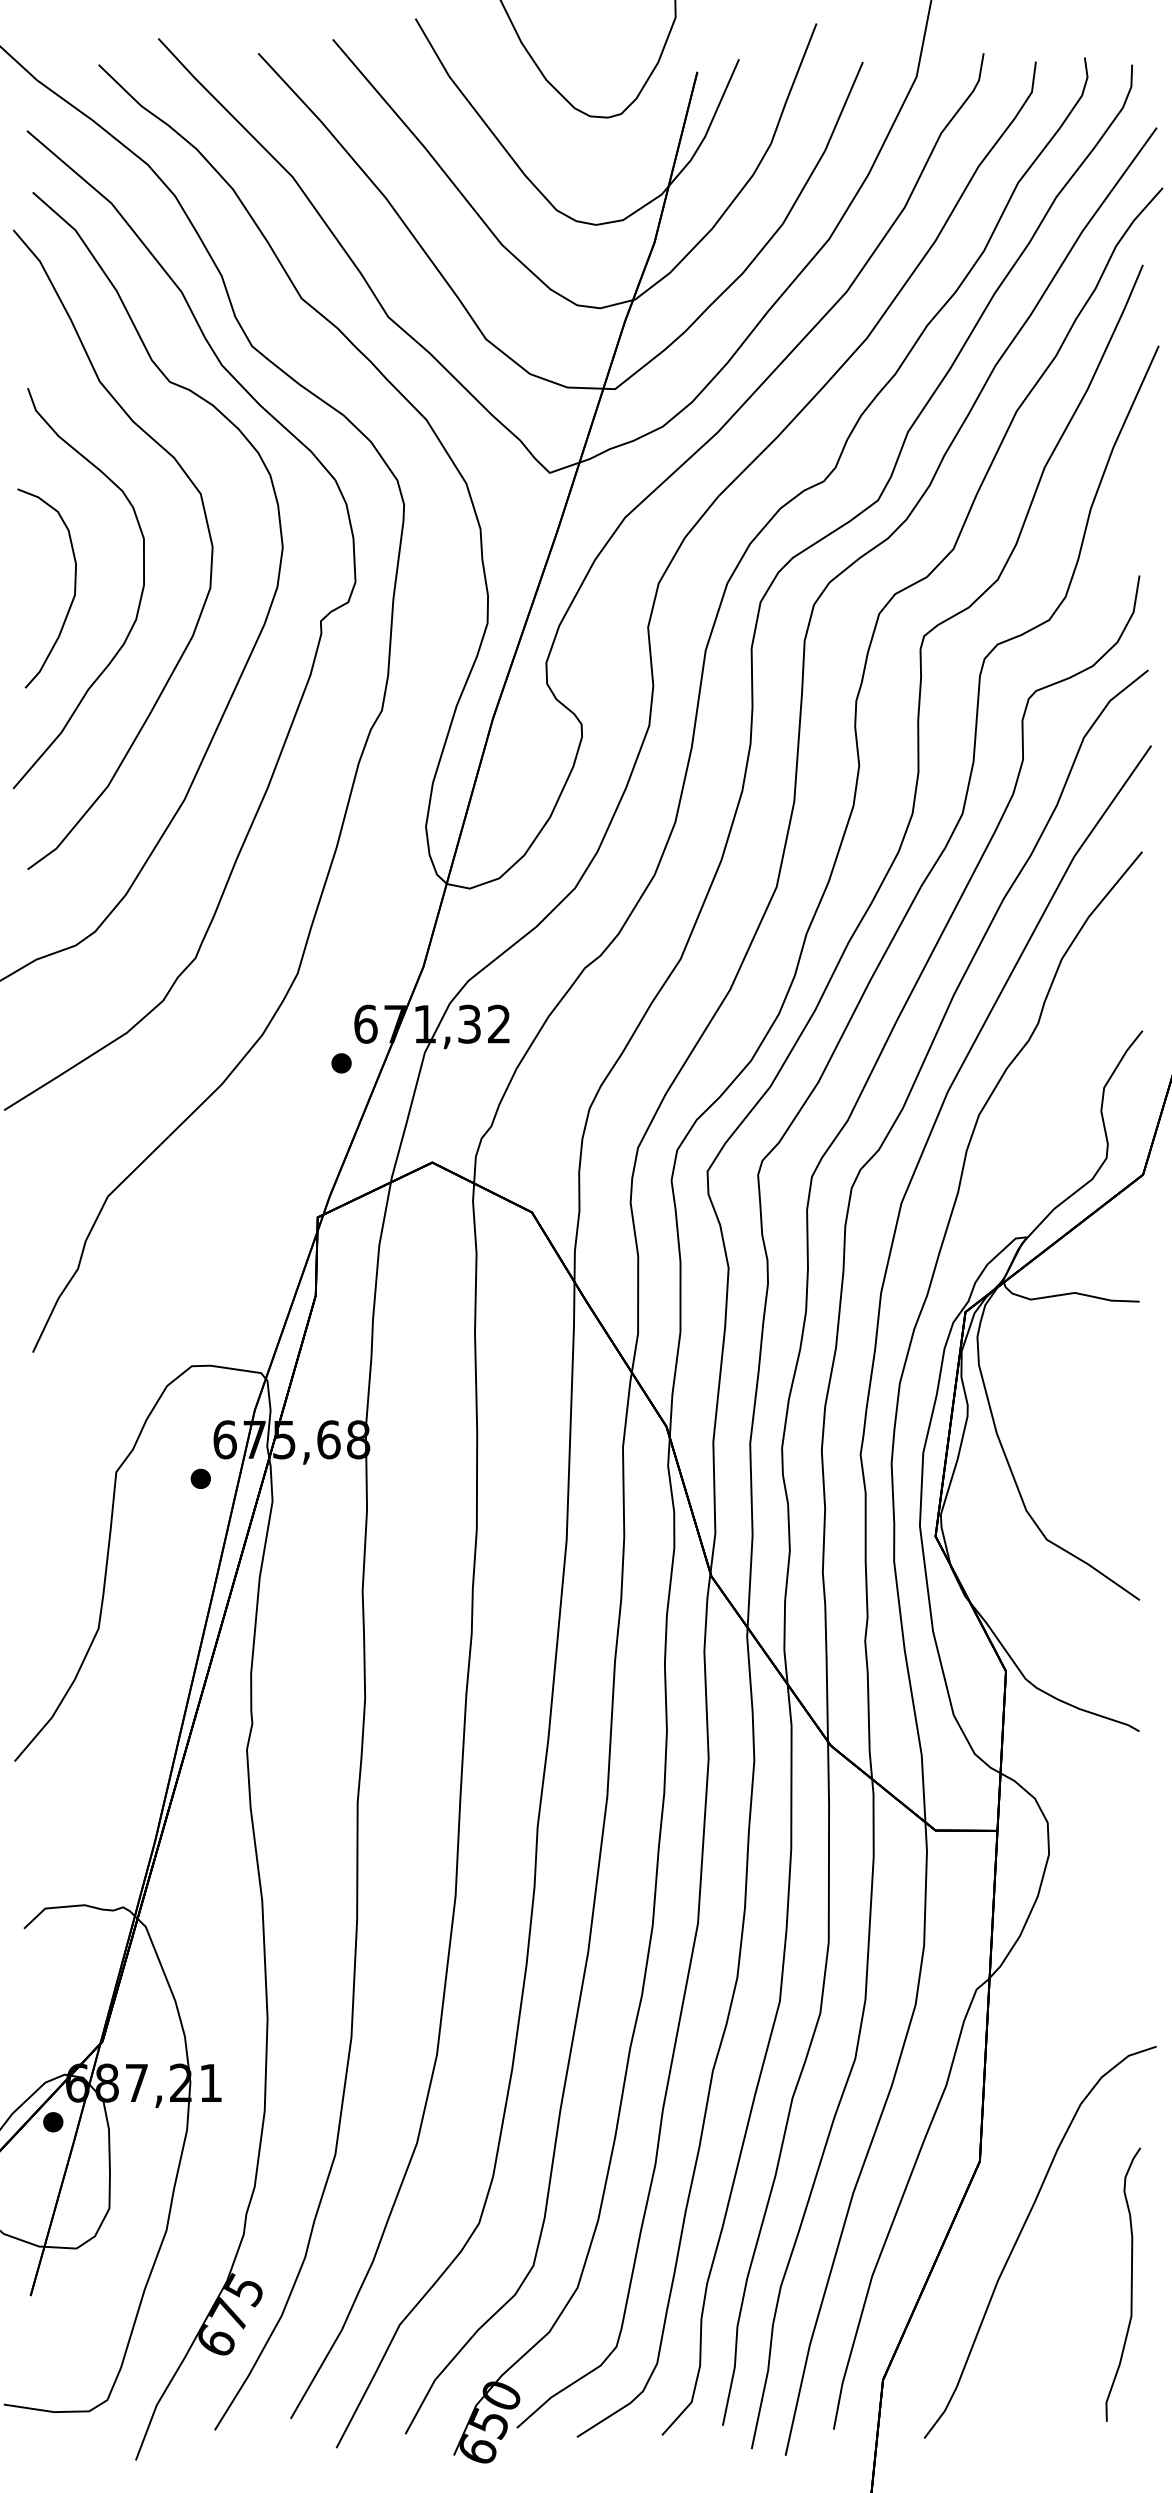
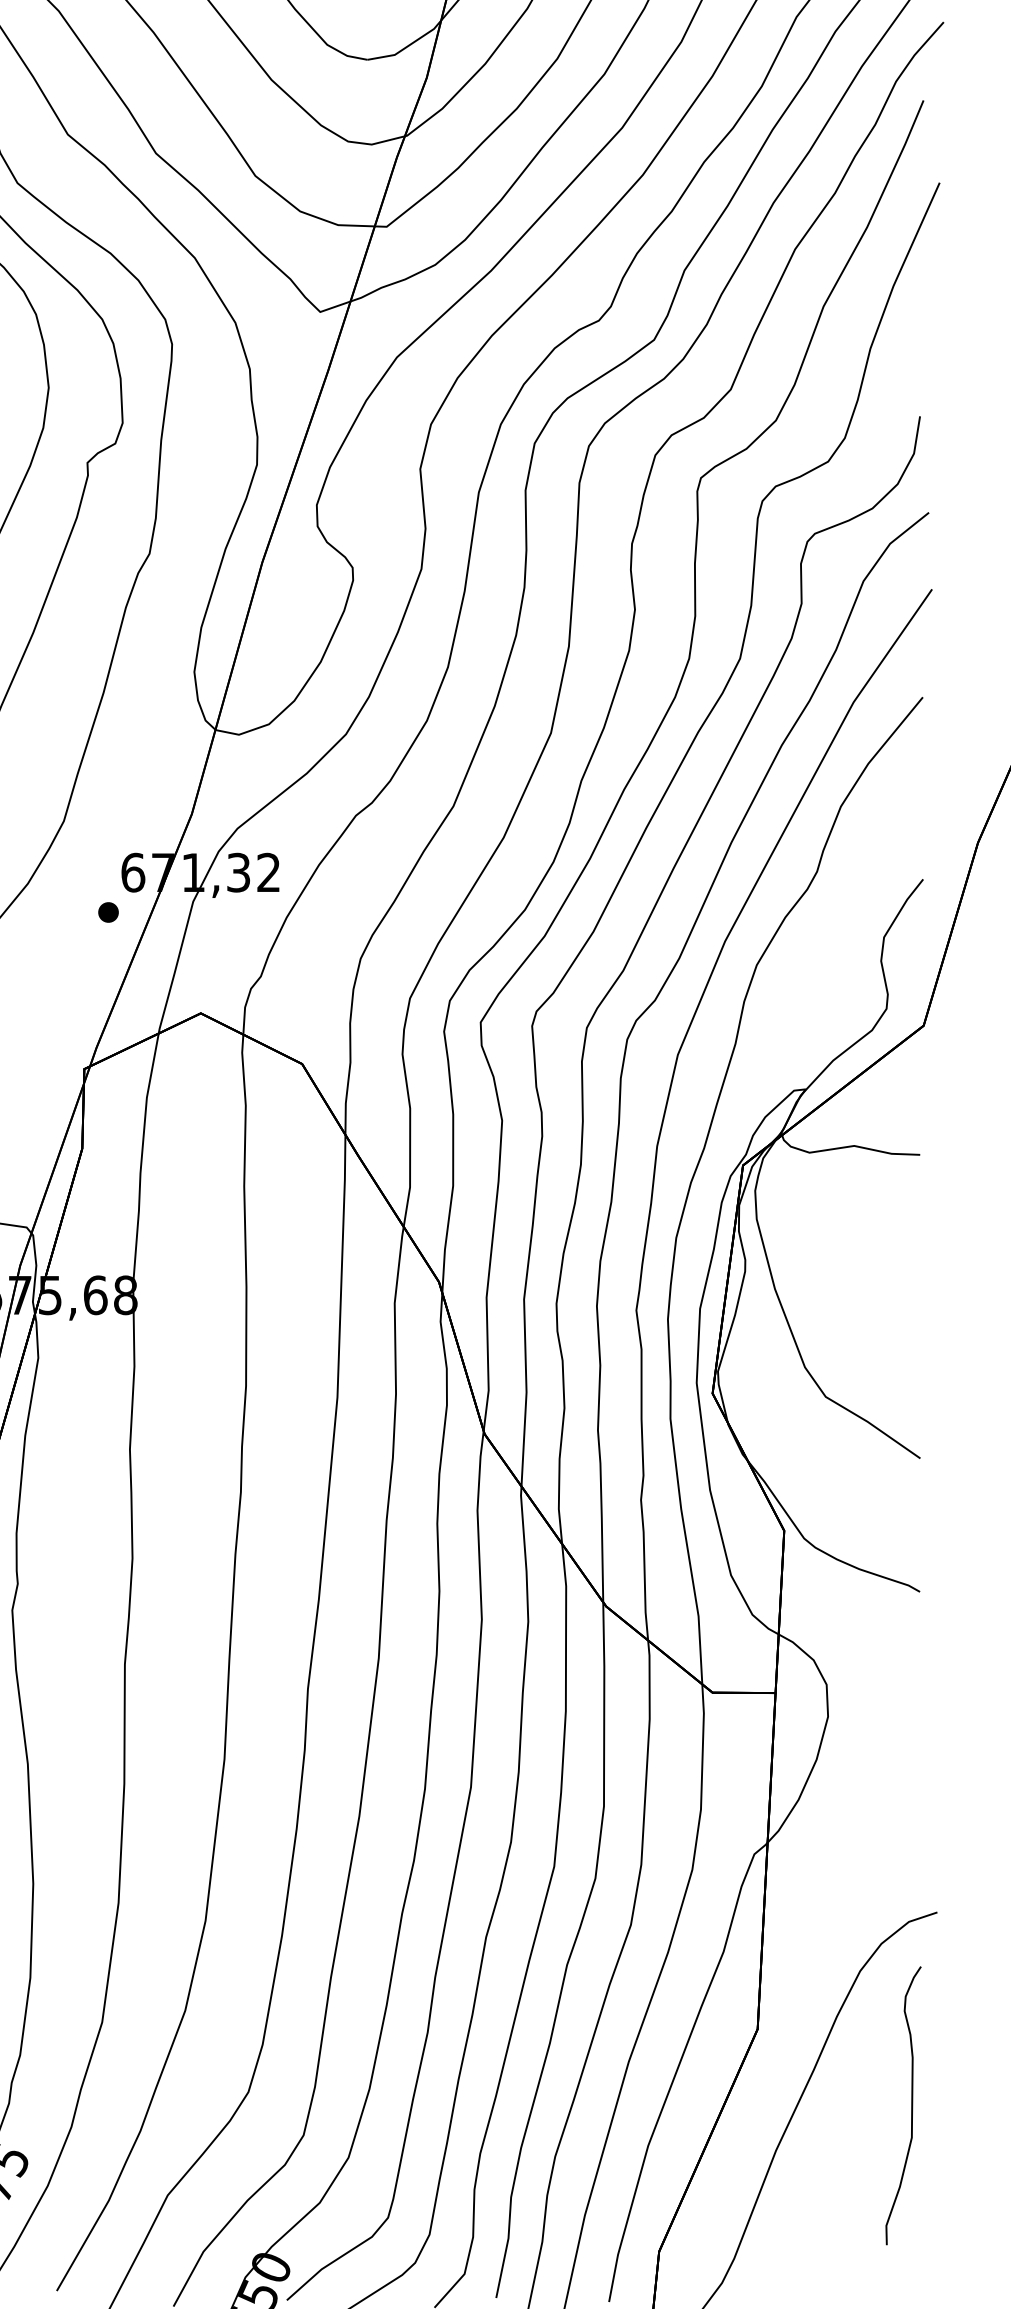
curve: (1130, 2284) -> (910, 2105), moved

